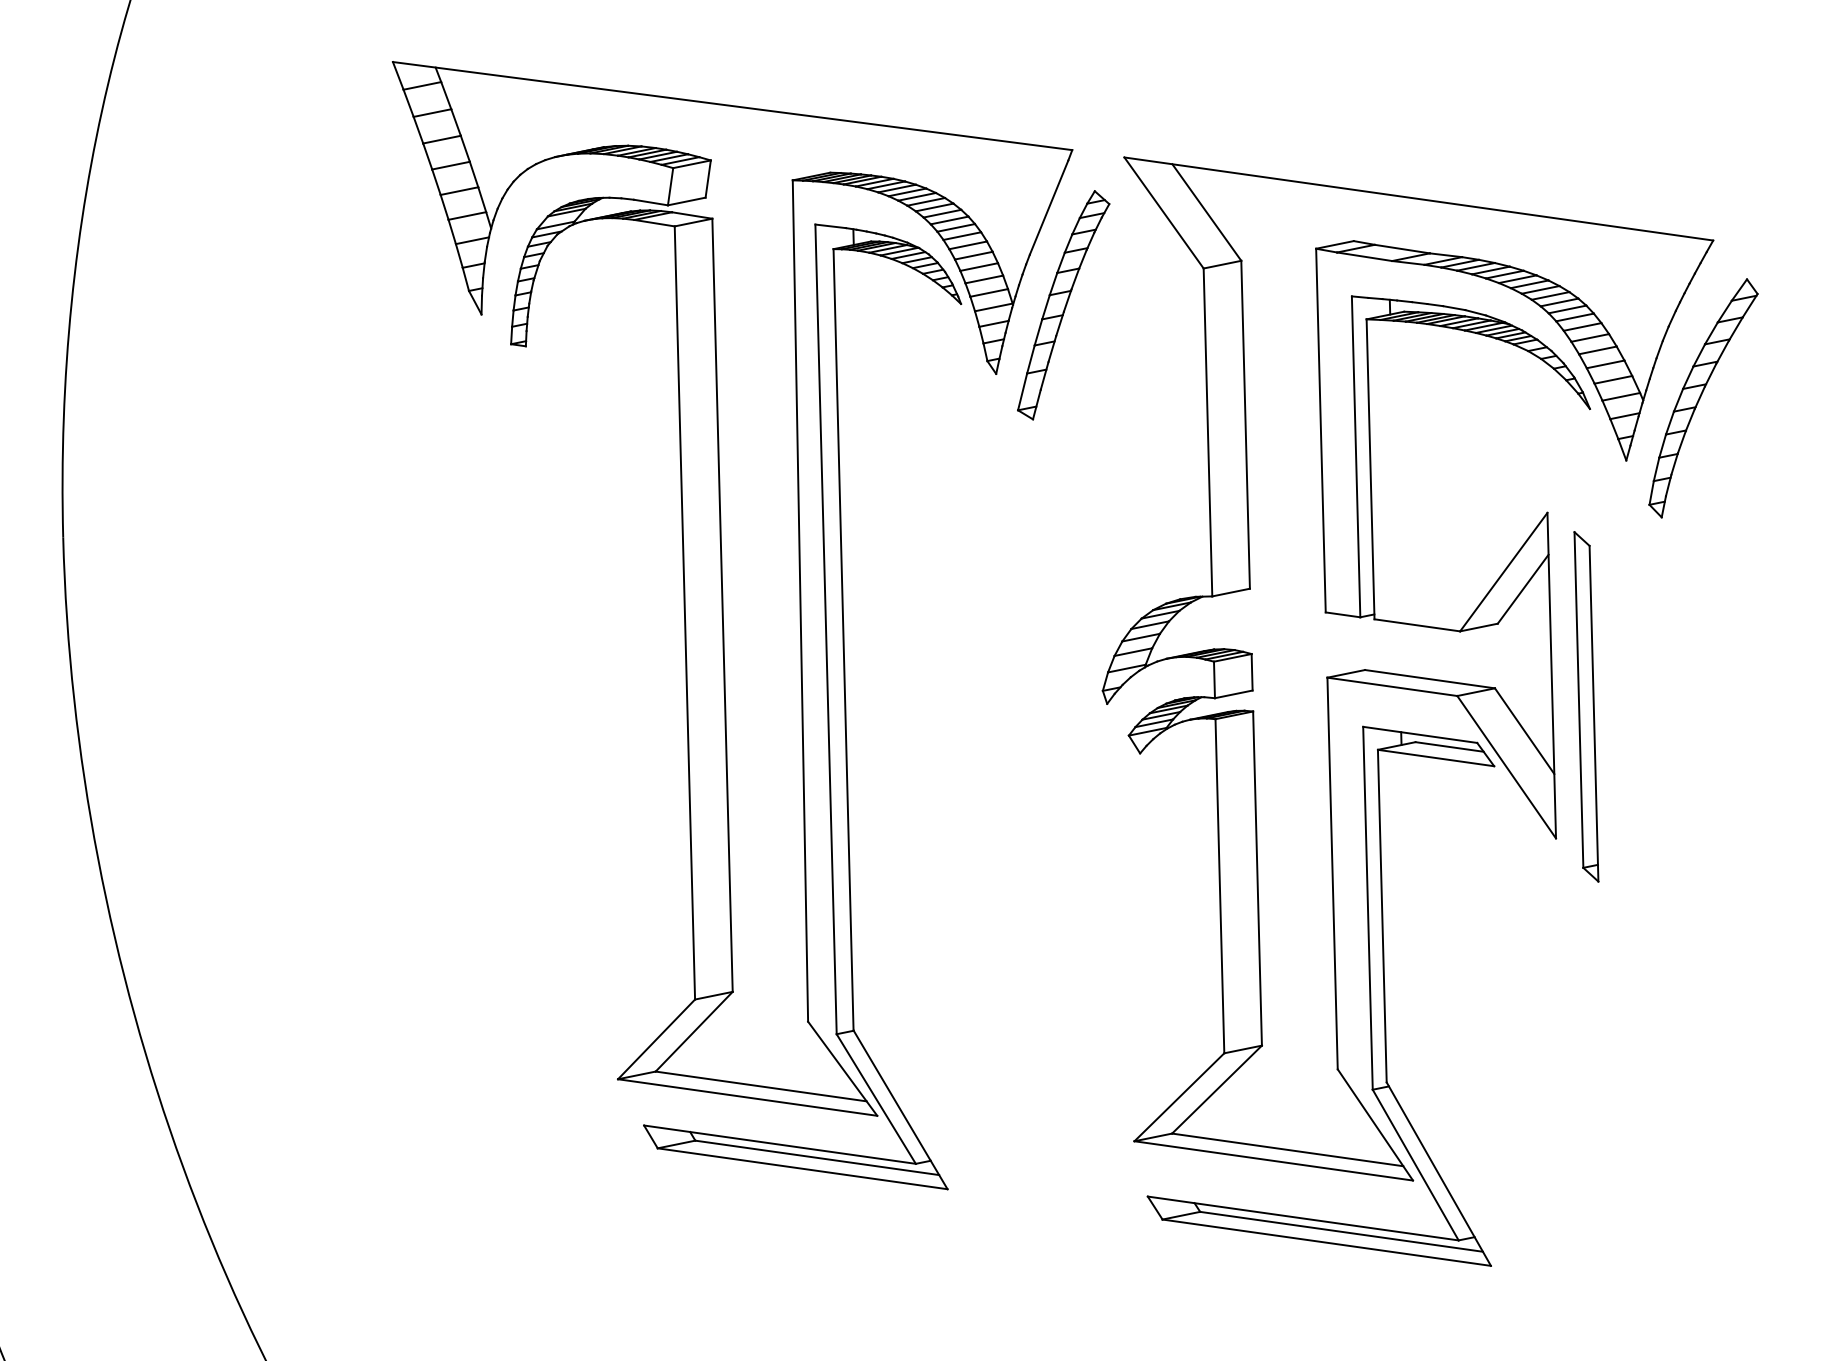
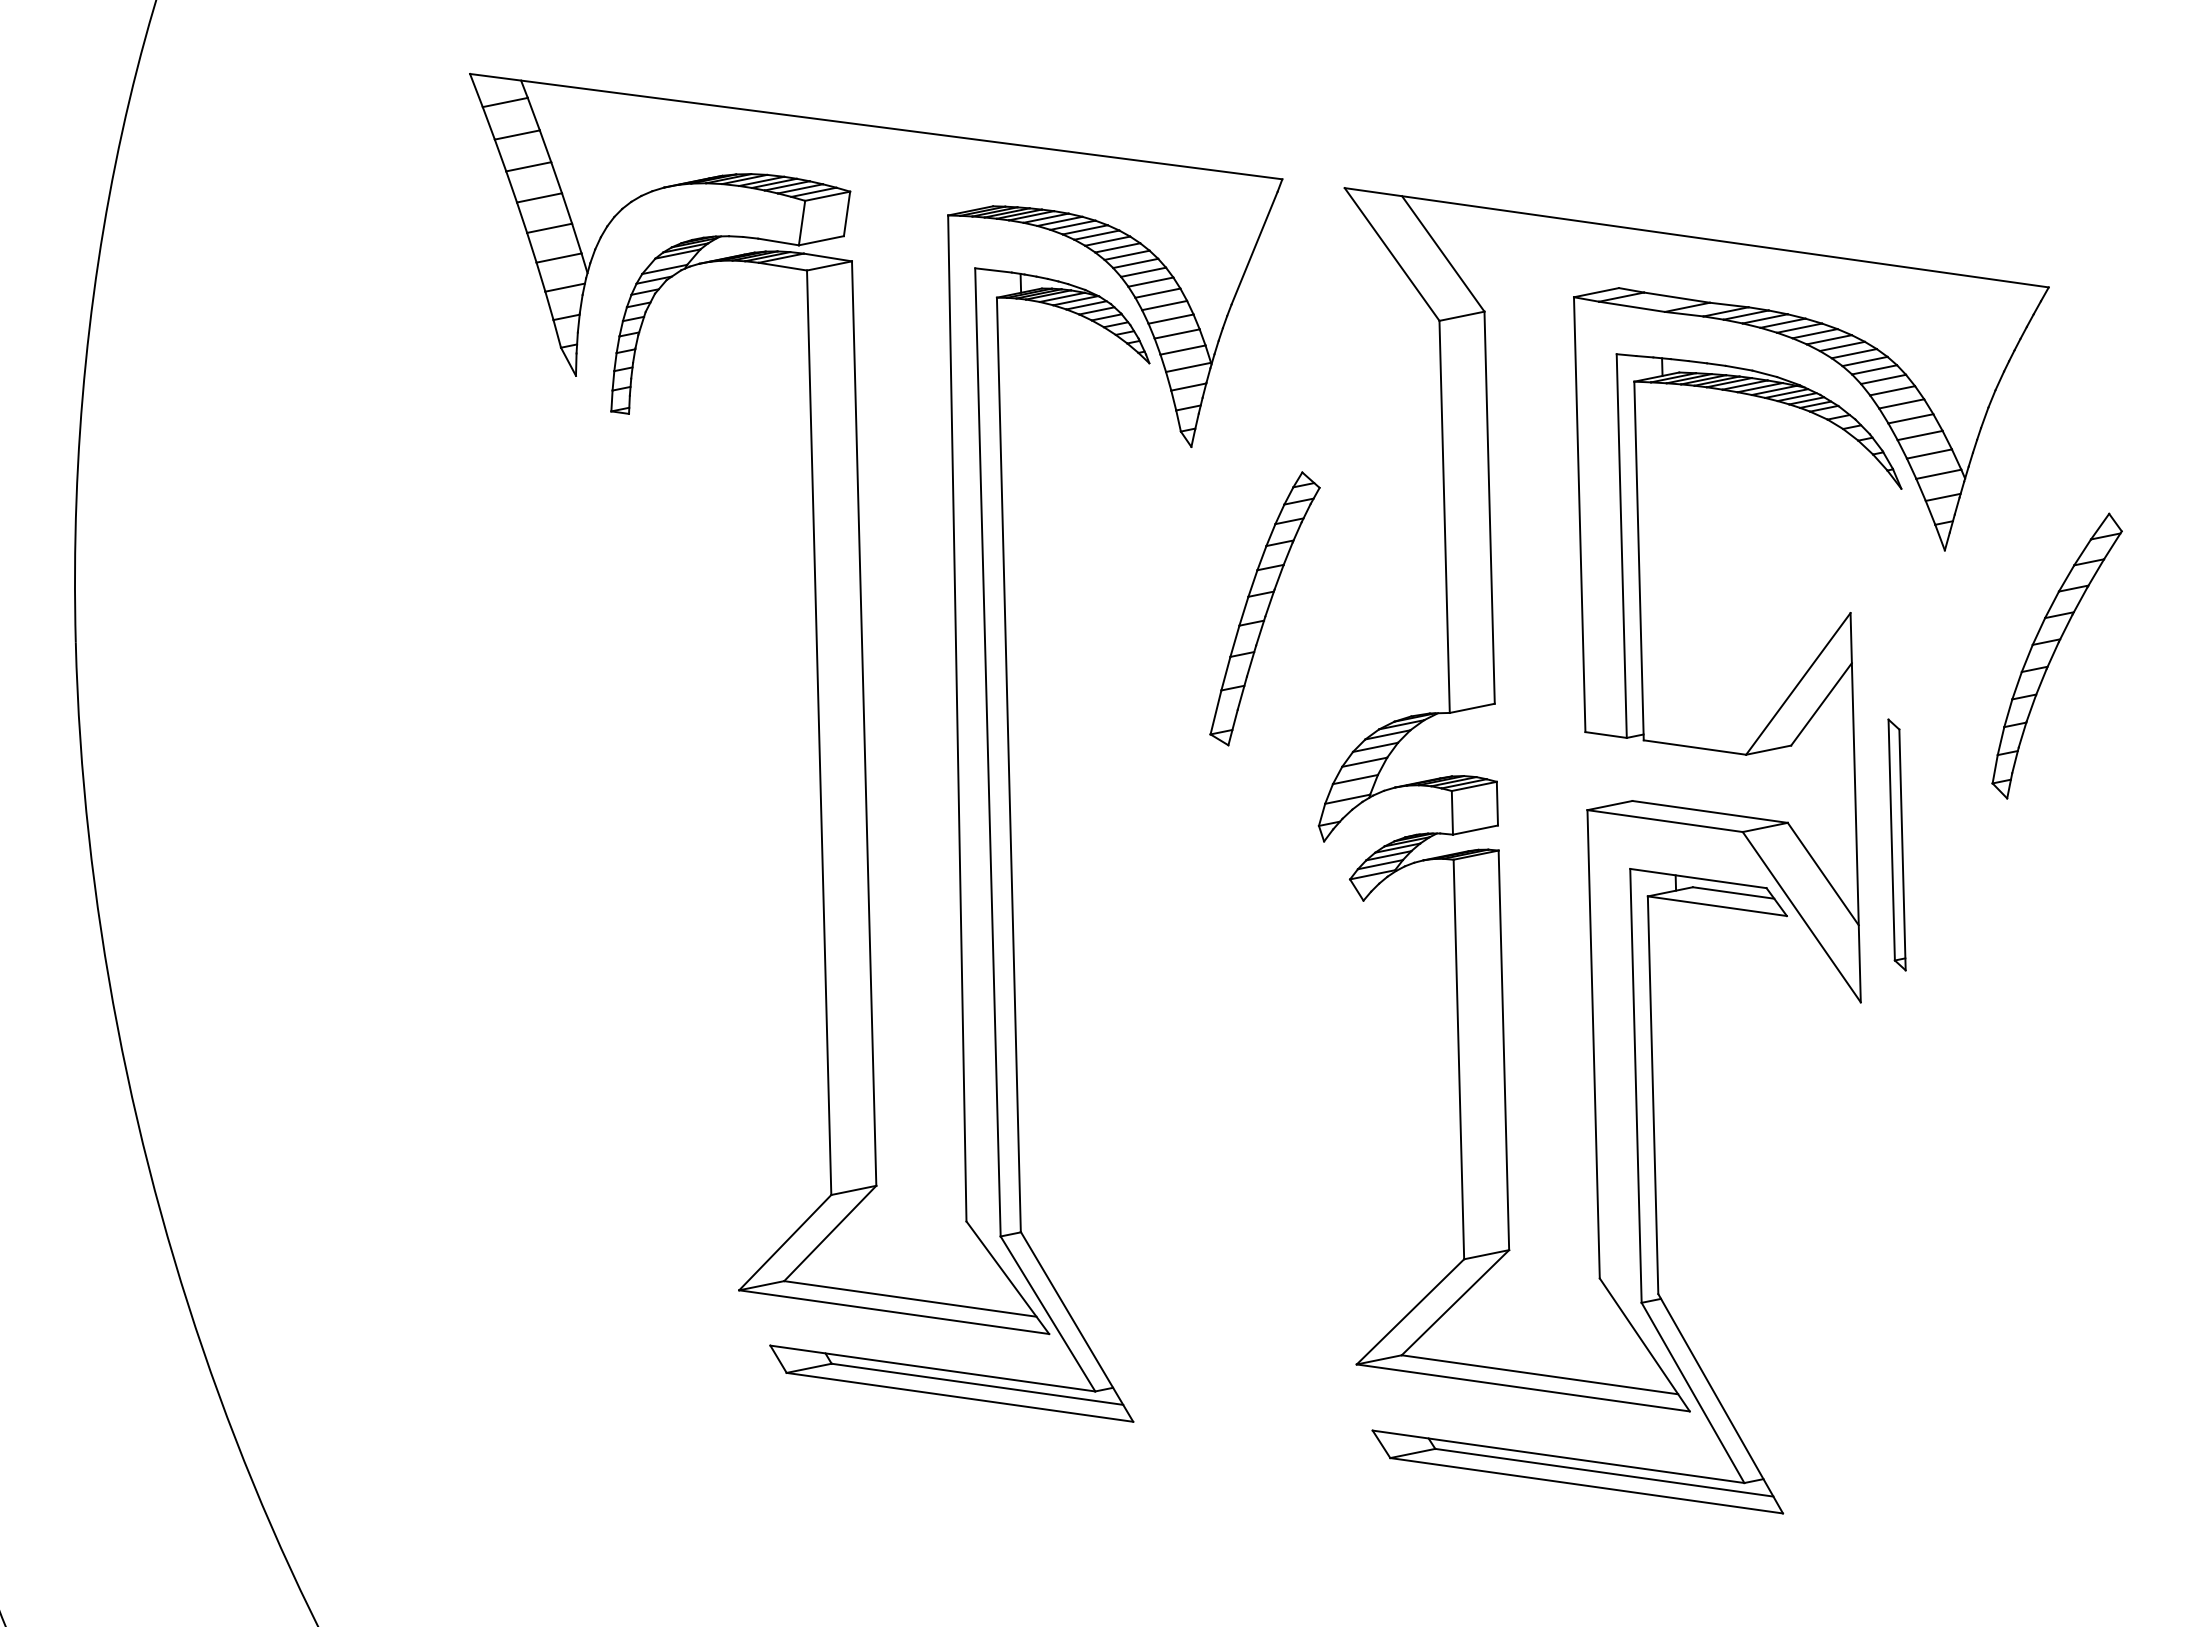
part: (1063, 305) -> (1264, 608), moved
part: (1702, 397) -> (2056, 655), moved
part: (1585, 706) -> (1896, 844), size x0.6

